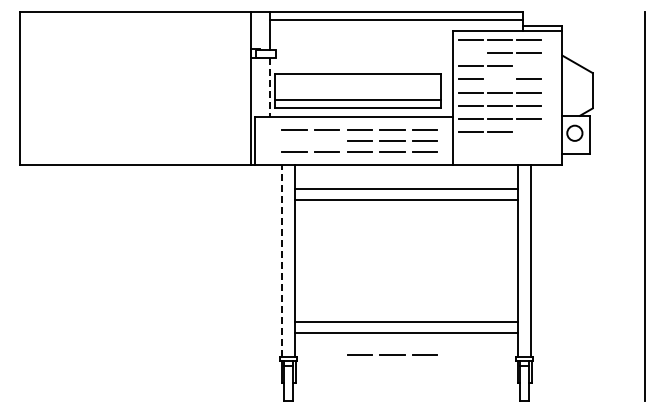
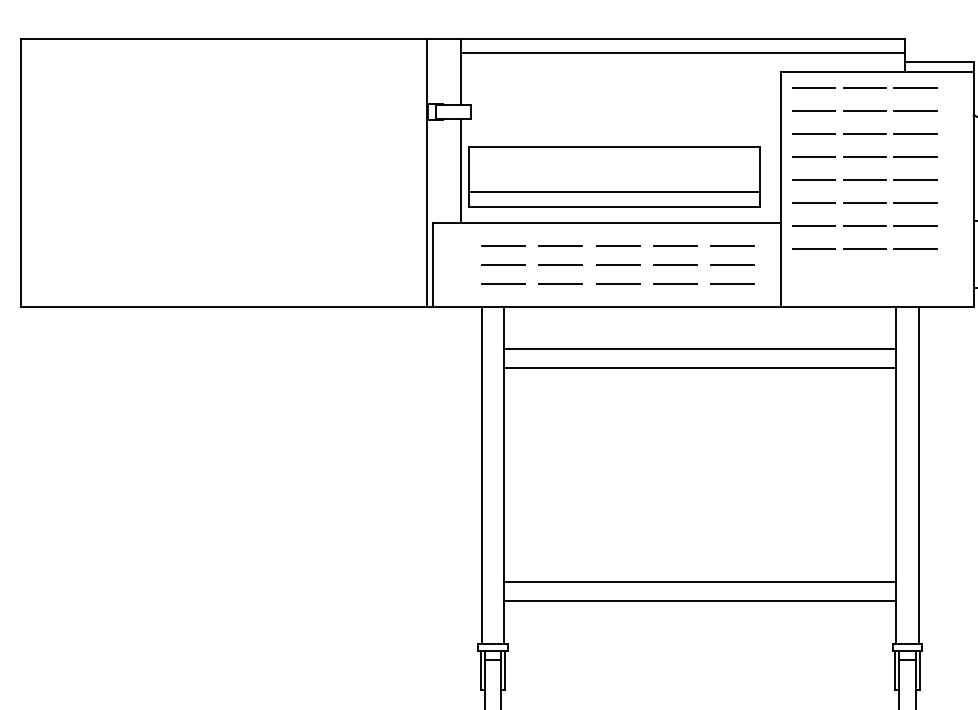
line: (471, 53) -> (814, 111), added
line: (529, 66) -> (916, 134), added
line: (500, 79) -> (865, 156), added
line: (270, 87) -> (461, 171), dashed -> solid
line: (529, 131) -> (916, 248), added
line: (294, 141) -> (503, 265), added
line: (327, 141) -> (561, 265), added
line: (282, 260) -> (482, 474), dashed -> solid
line: (392, 354) -> (675, 640), removed

